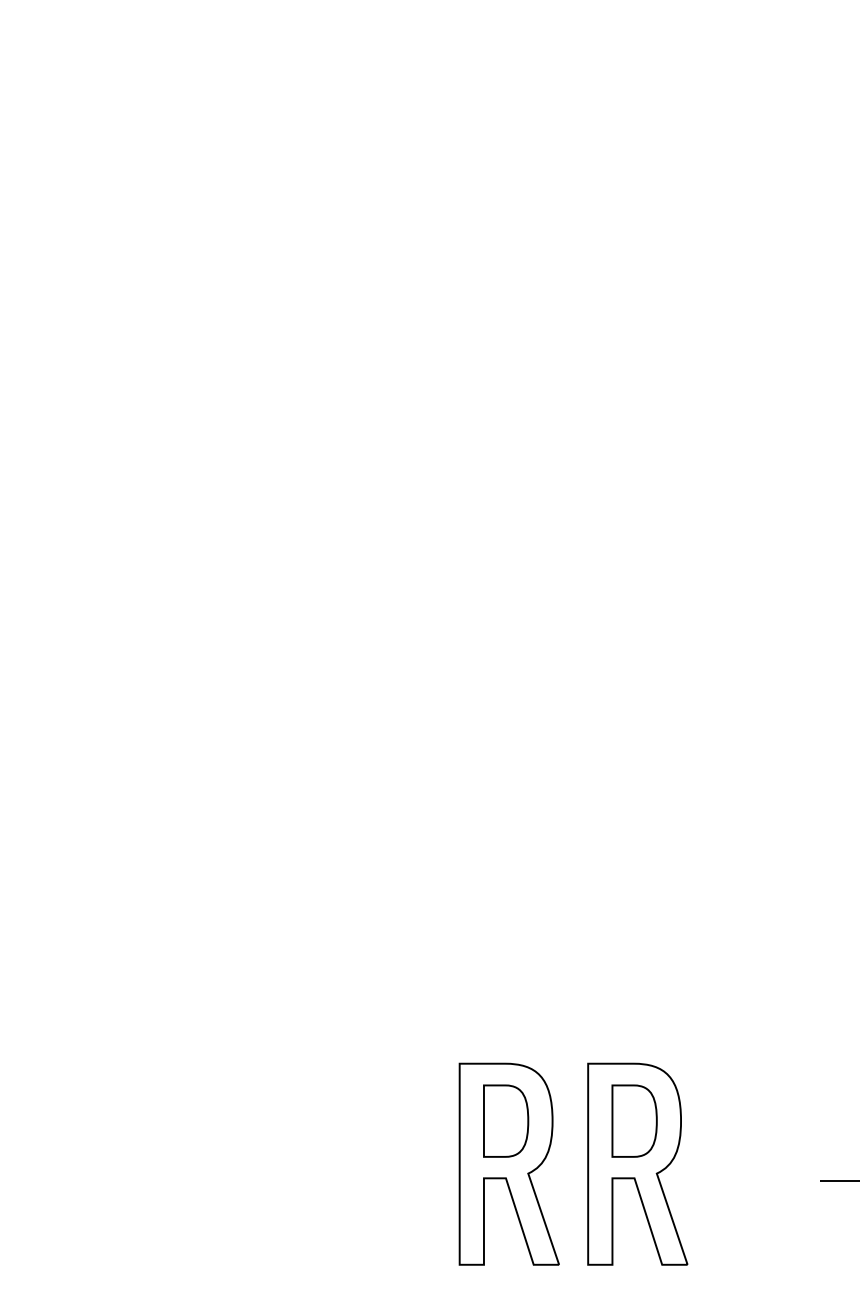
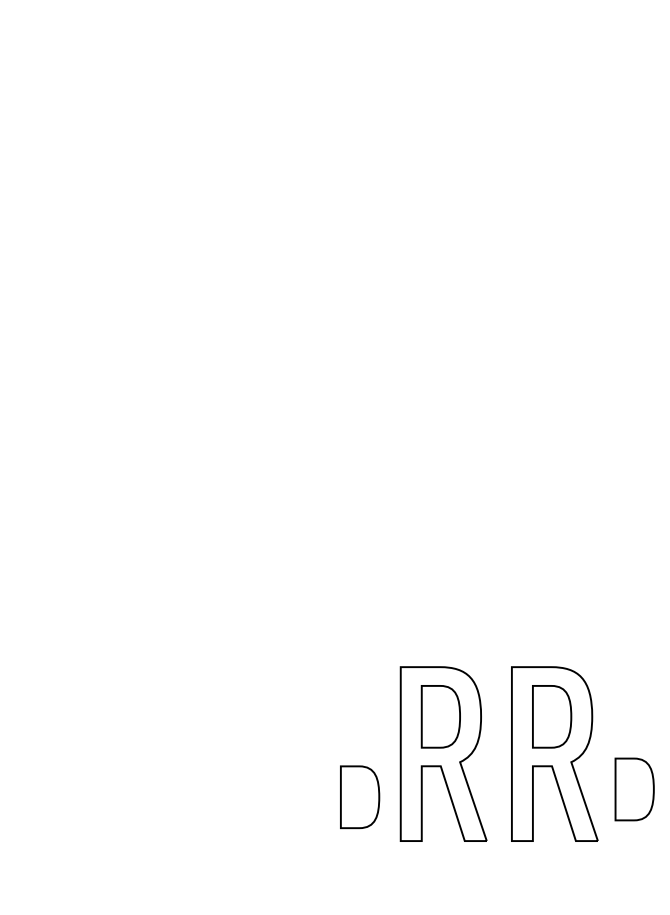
part: (730, 1204) -> (635, 788), added
part: (412, 1213) -> (359, 796), added

